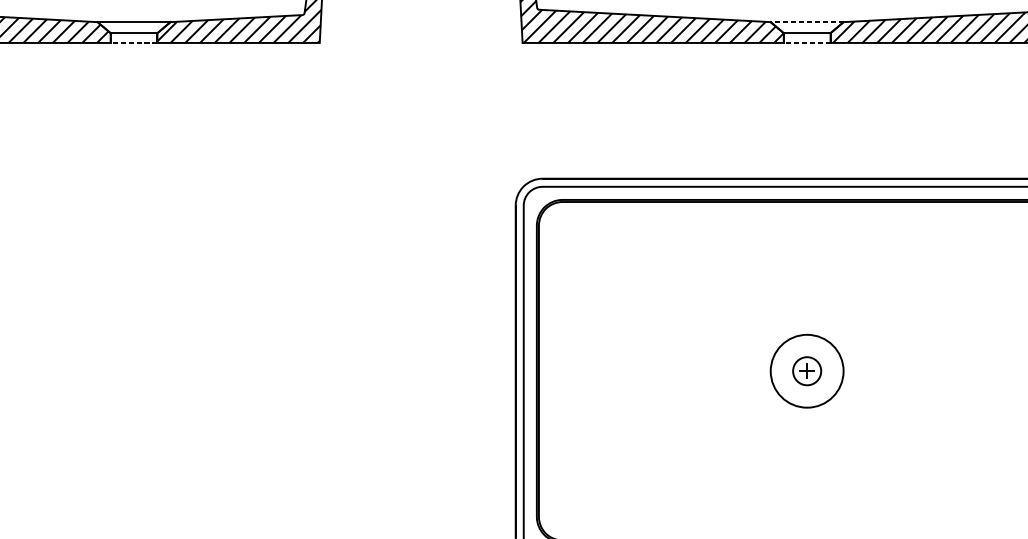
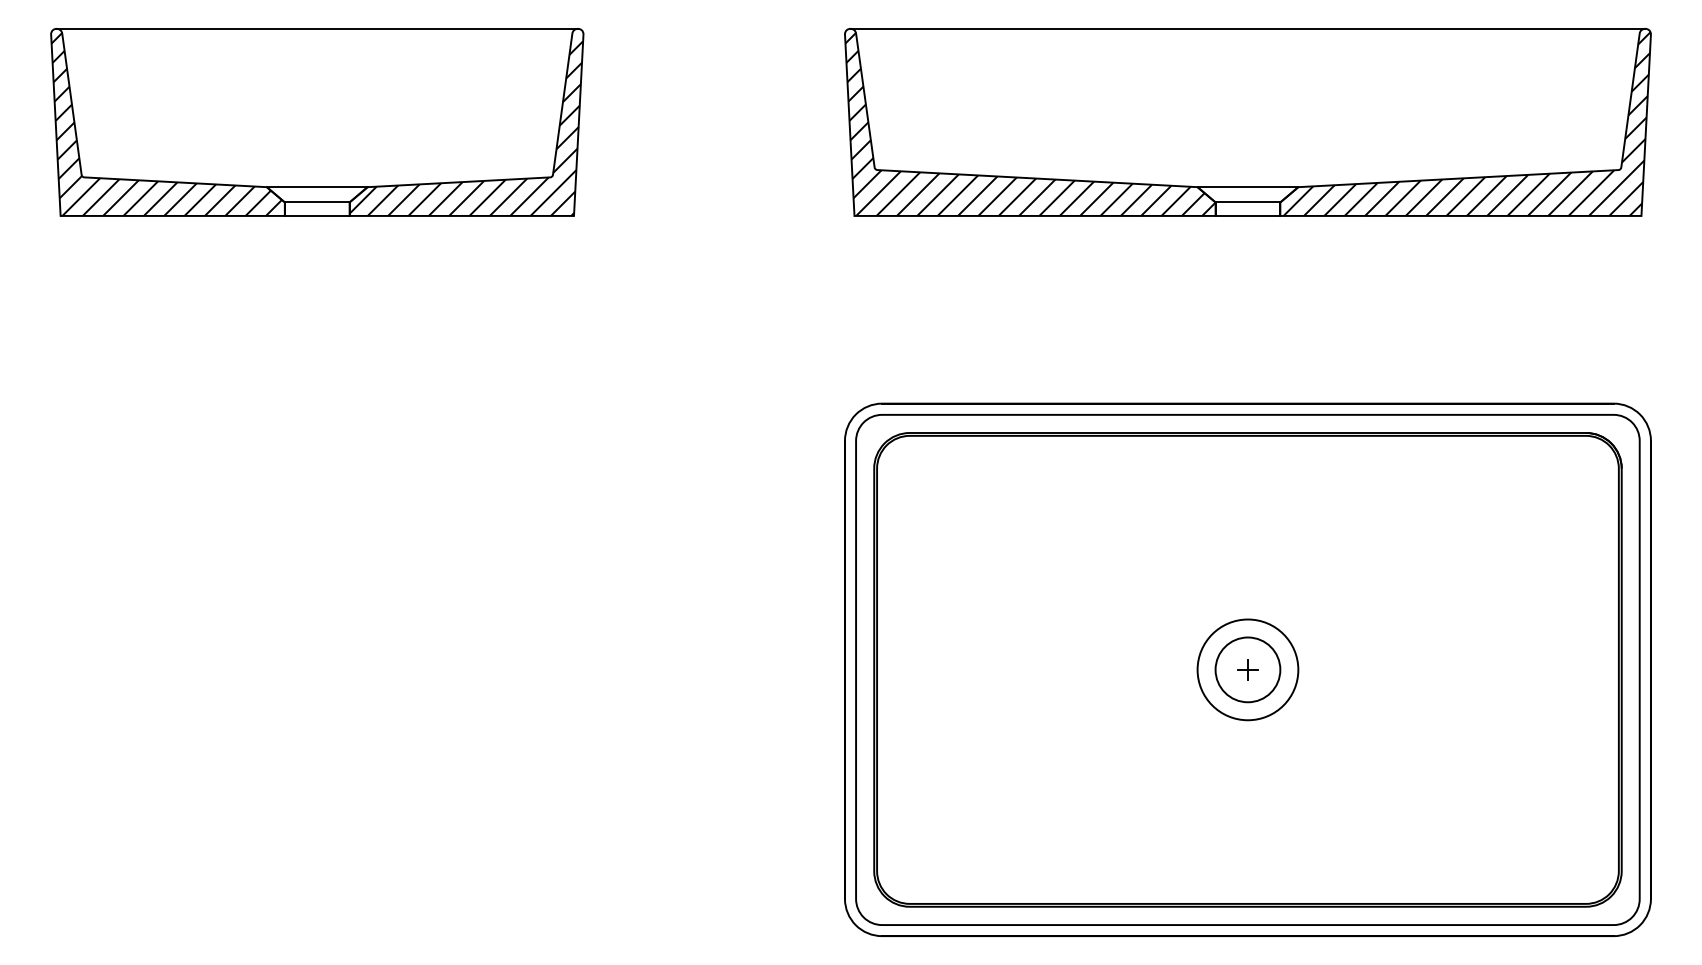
line: (806, 22) -> (1247, 187), dashed -> solid
line: (133, 42) -> (316, 215), dashed -> solid
line: (806, 42) -> (1247, 215), dashed -> solid
circle: (806, 370) -> (1247, 669), size x1.67

